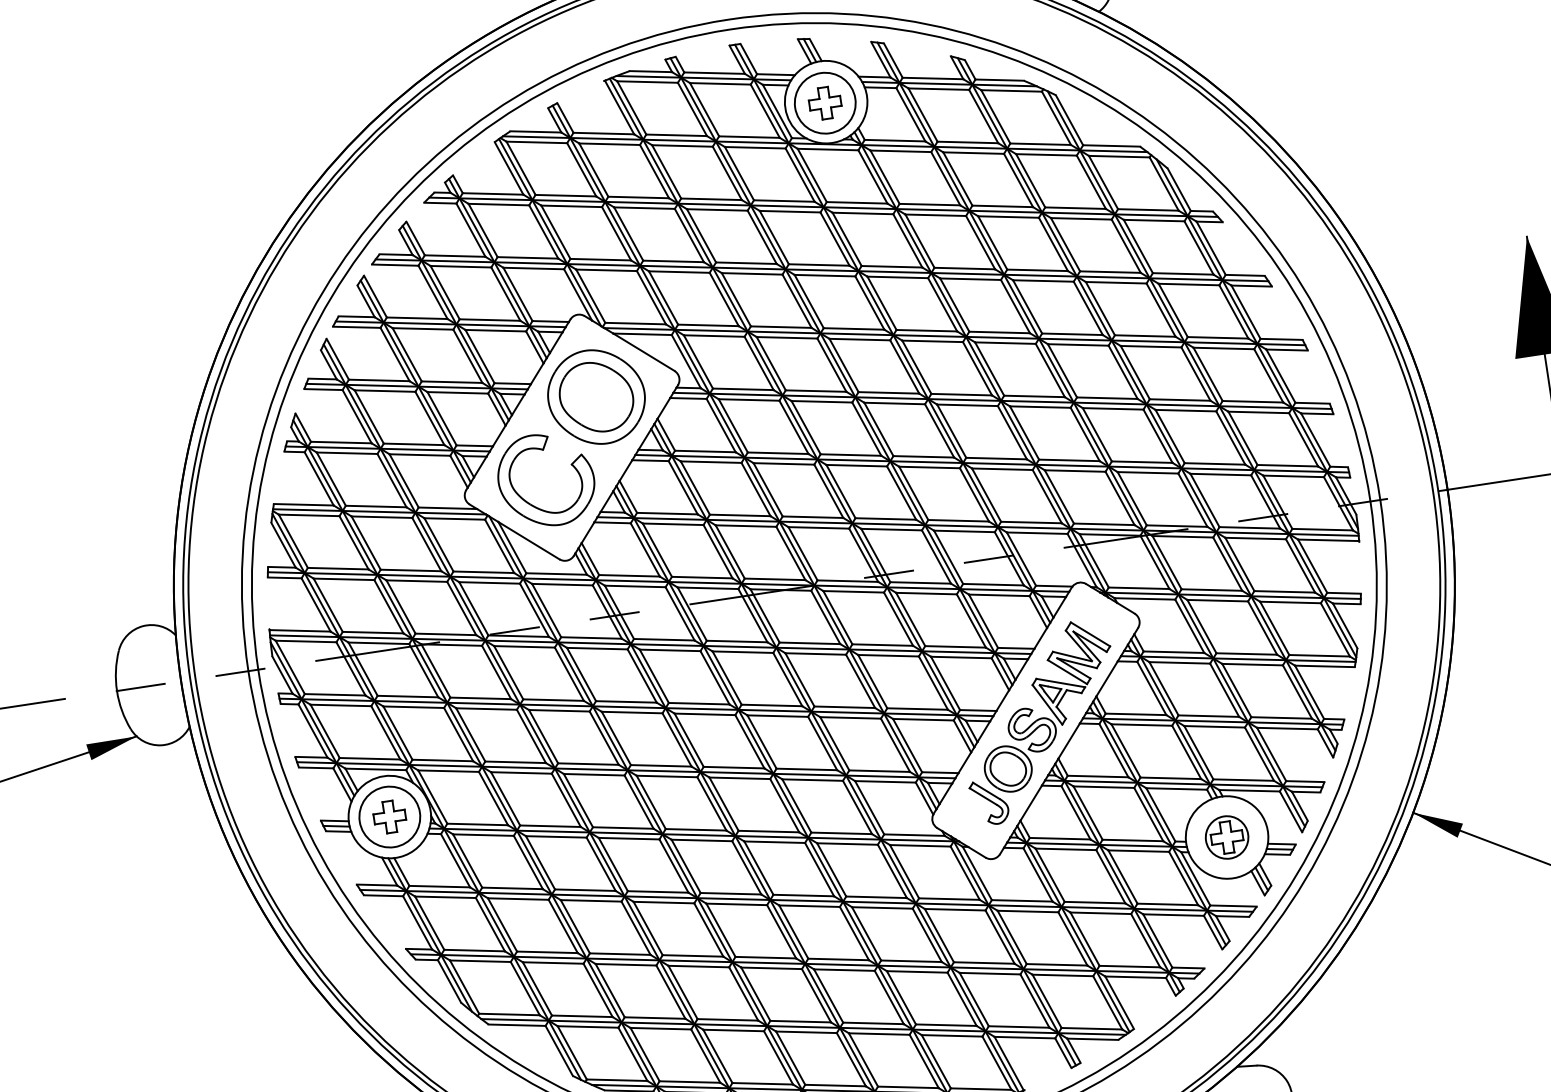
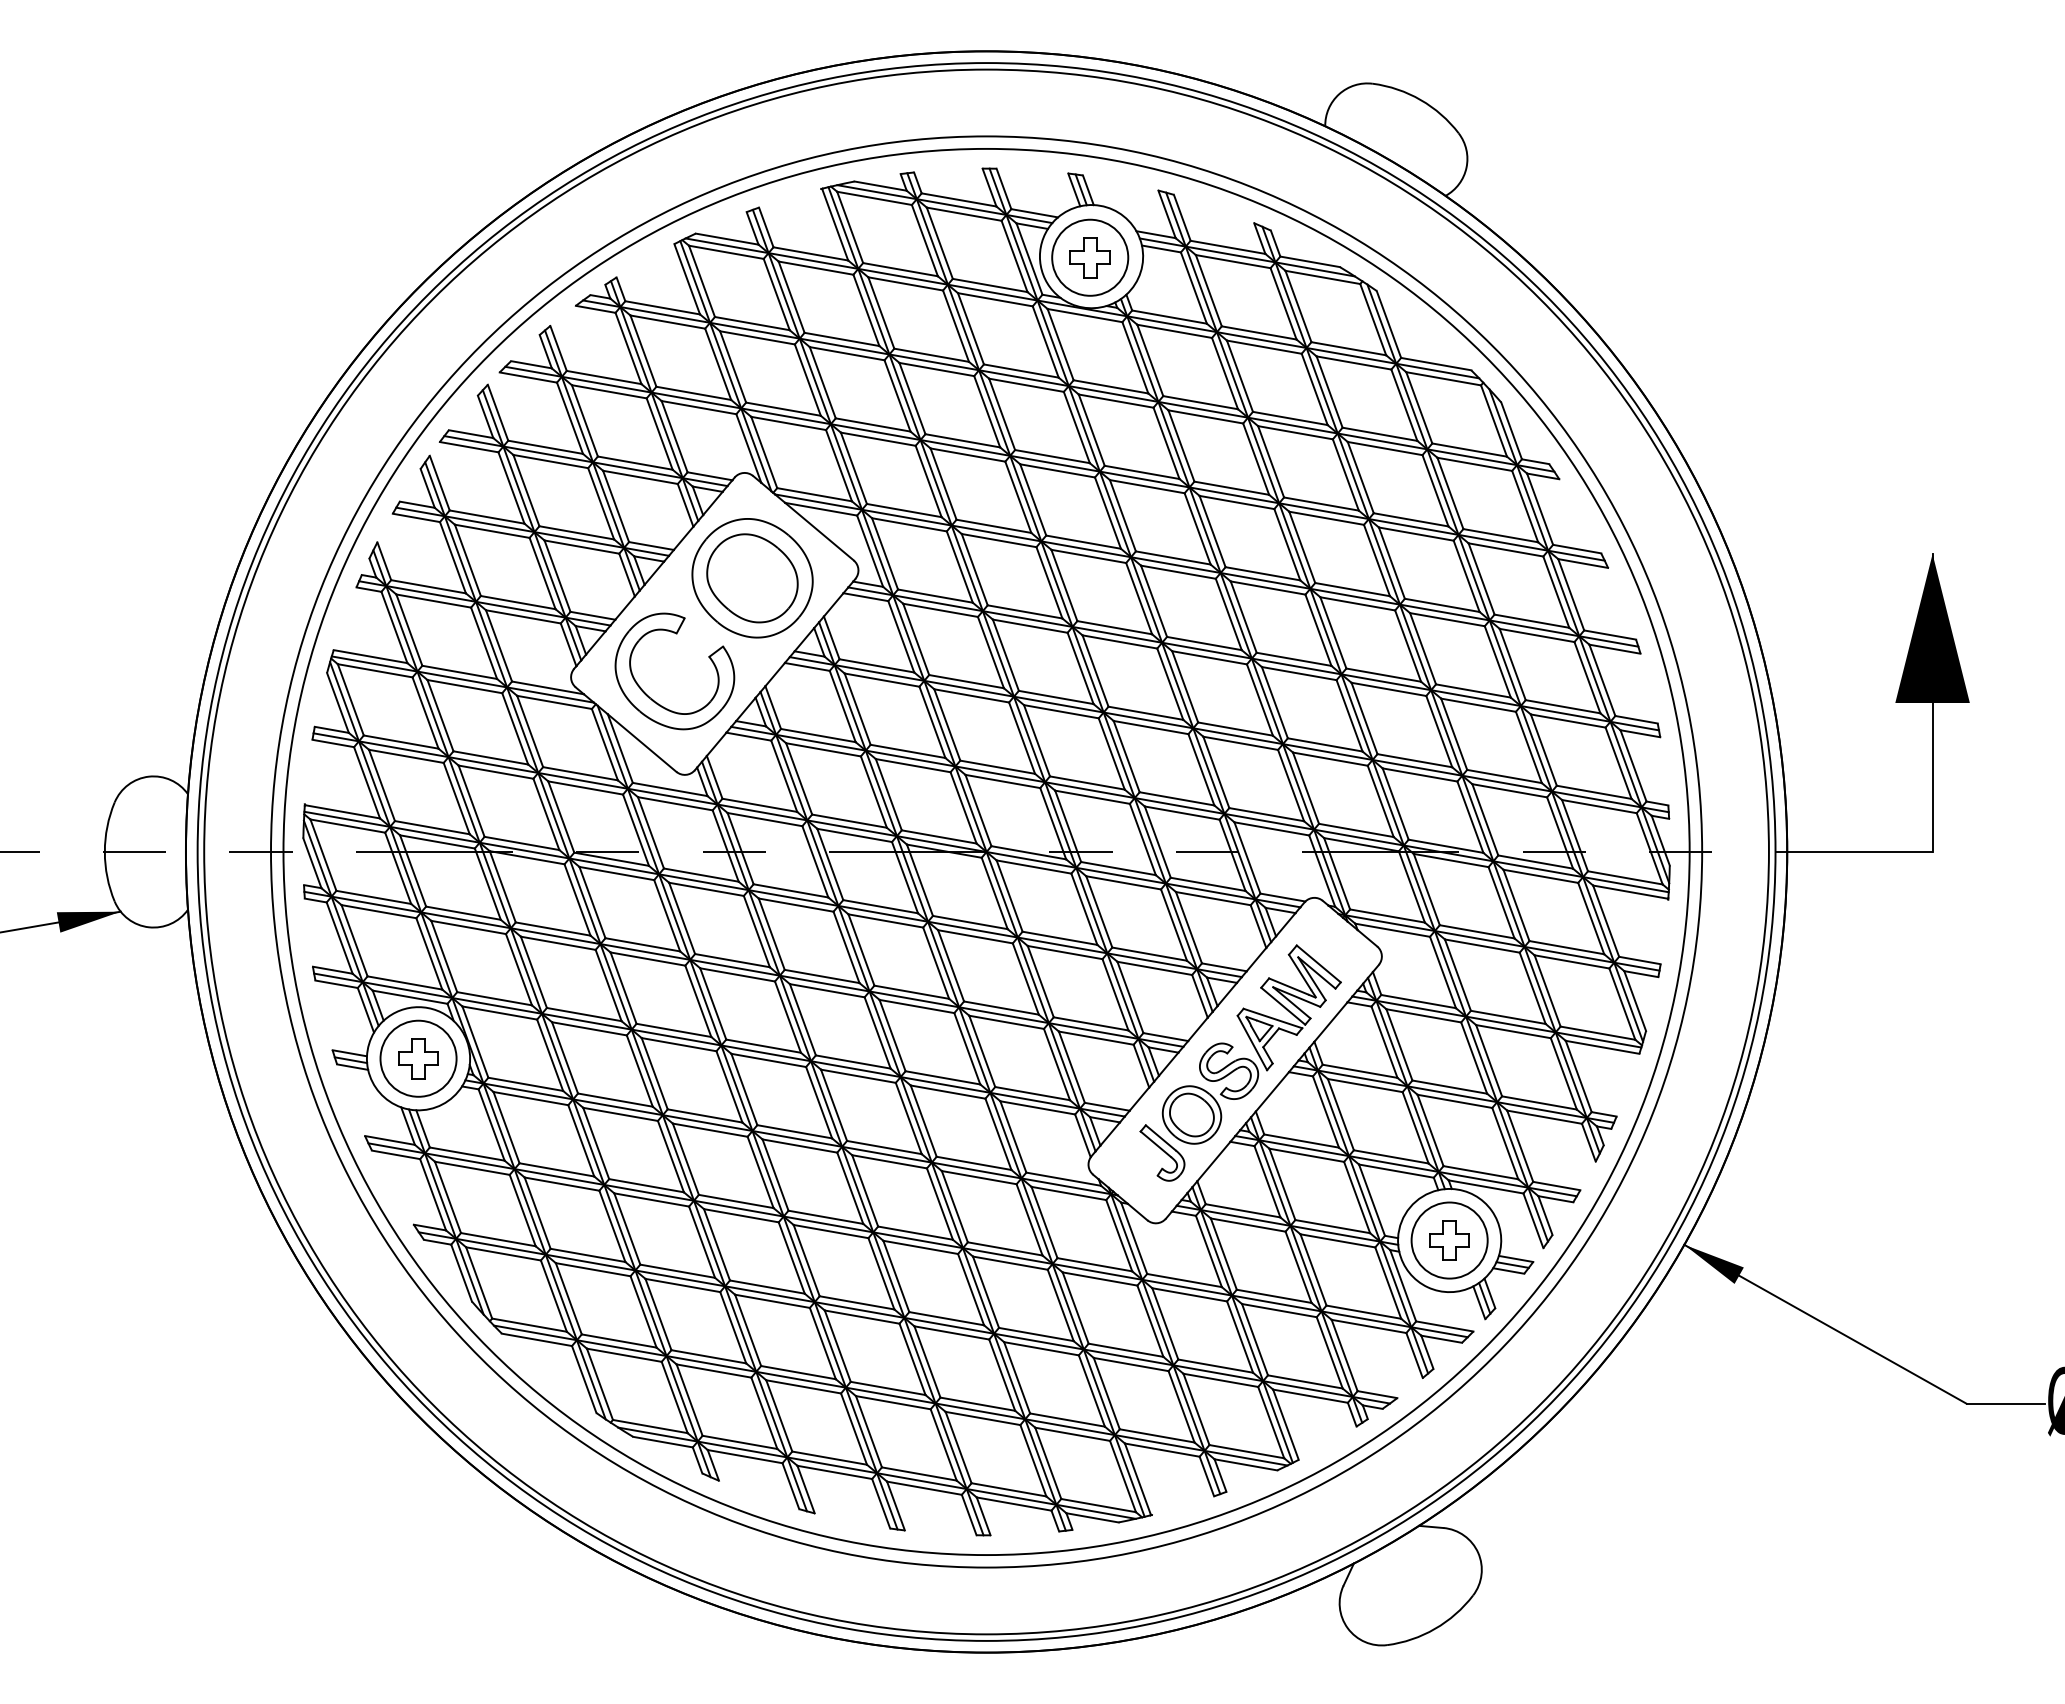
circle: (1226, 837) -> (1449, 1240), size x1.43

